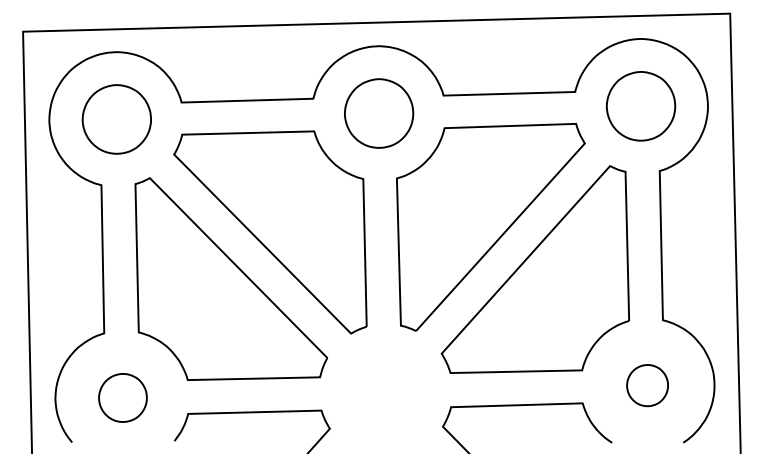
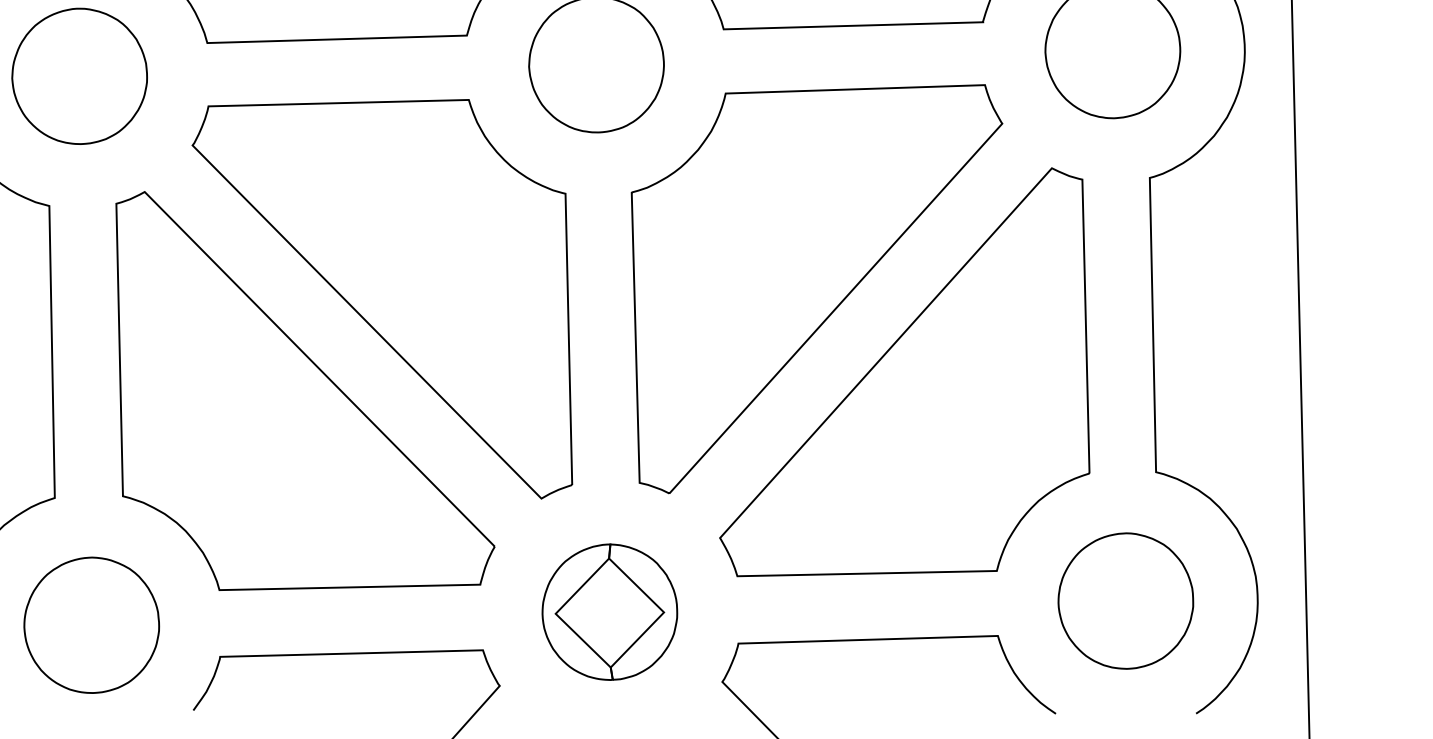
part: (647, 385) -> (1125, 600), size x1.67
part: (385, 391) -> (609, 612), added
part: (122, 397) -> (90, 624), size x1.43

